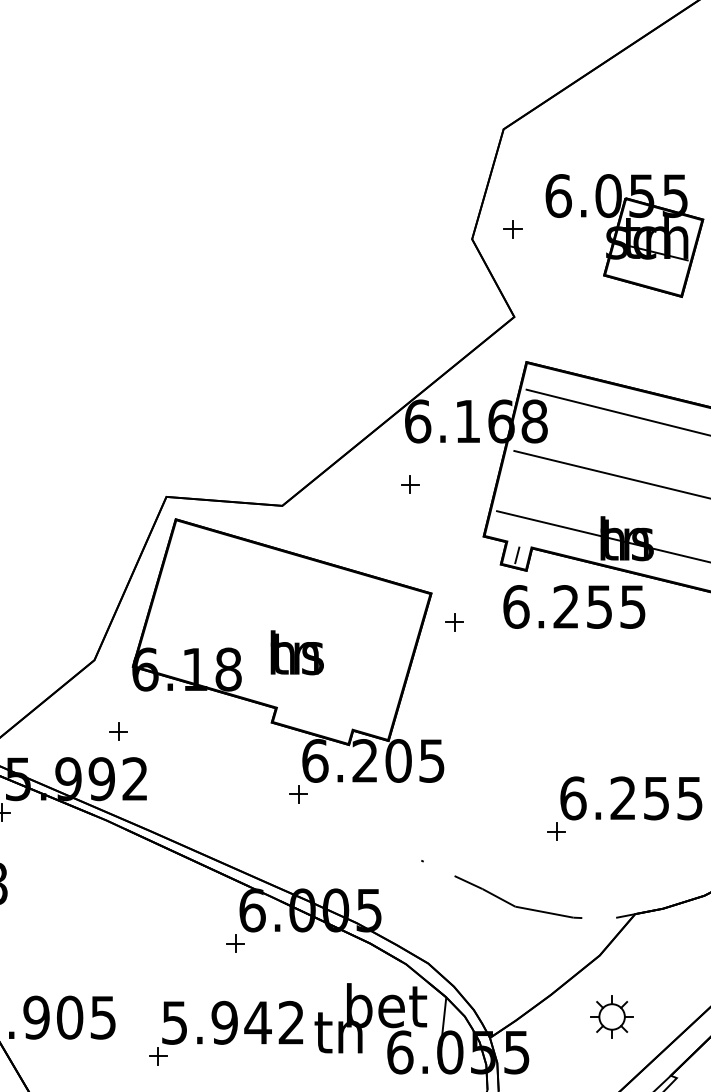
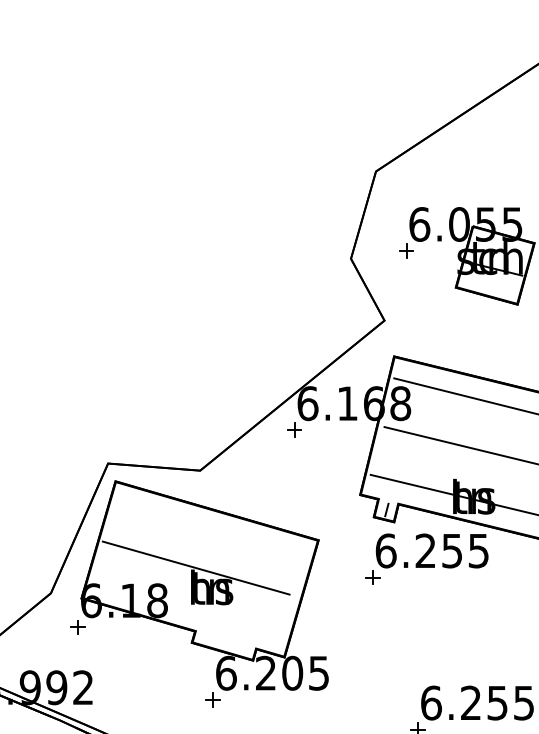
part: (512, 229) -> (406, 251), moved
part: (410, 484) -> (294, 429), moved
part: (454, 622) -> (372, 577), moved
line: (276, 628) -> (195, 568), added
part: (118, 731) -> (77, 626), moved

